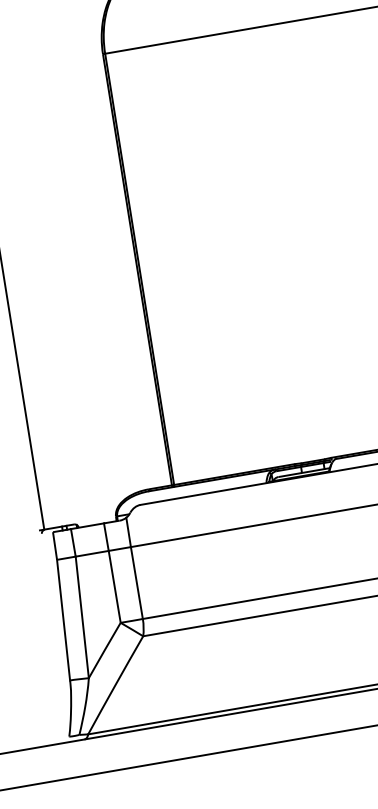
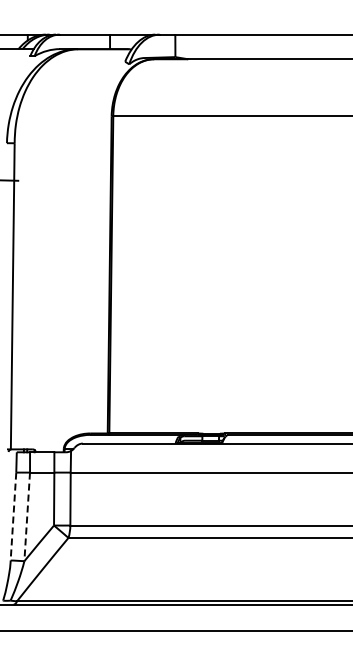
line: (82, 618) -> (27, 517), solid -> dashed
line: (63, 621) -> (13, 517), solid -> dashed

